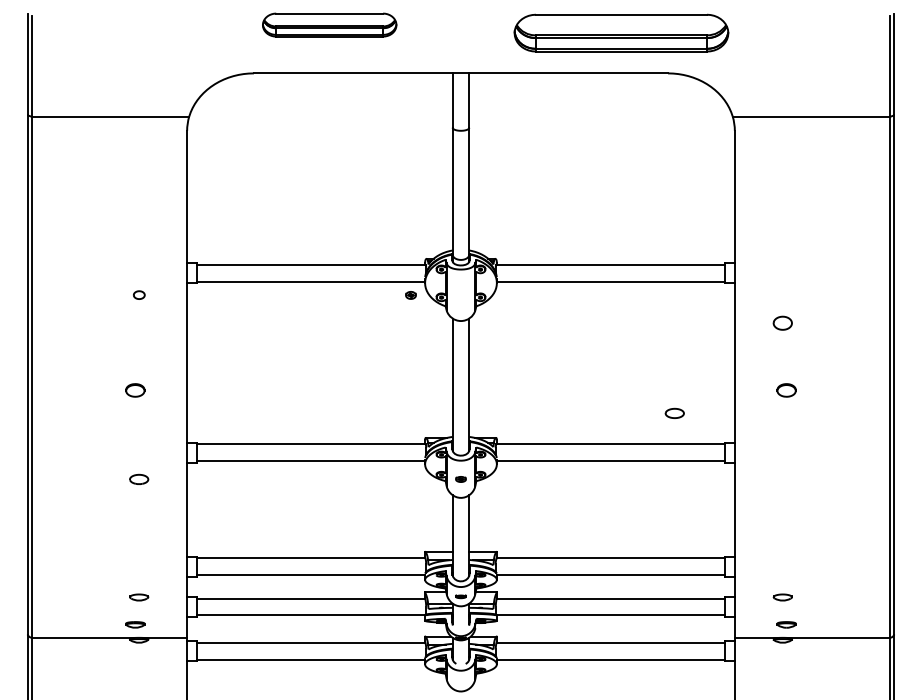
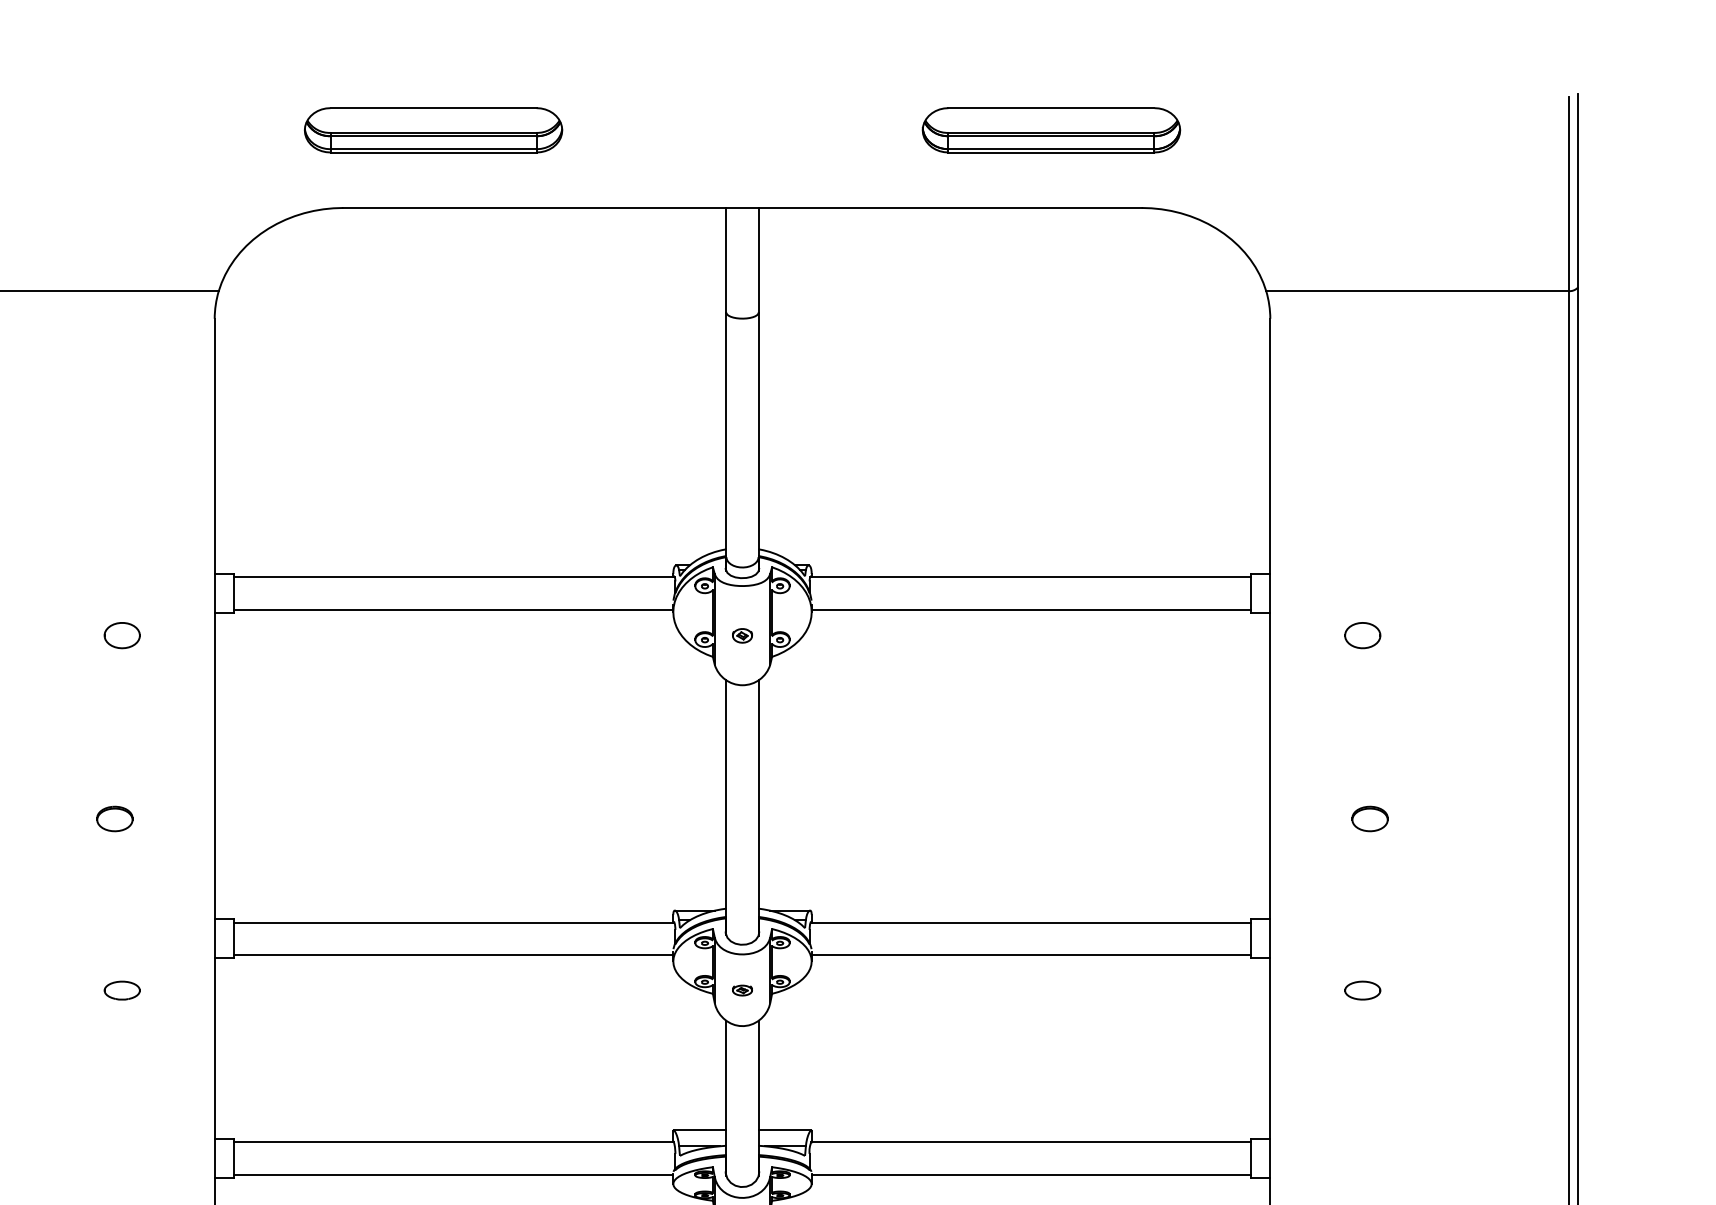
part: (329, 24) -> (433, 129), moved
part: (620, 32) -> (1049, 129), size x0.62
part: (139, 294) -> (122, 634), size x1.67
part: (410, 295) -> (741, 636), moved
part: (782, 322) -> (1362, 634), moved
part: (674, 412) -> (1362, 988), moved

